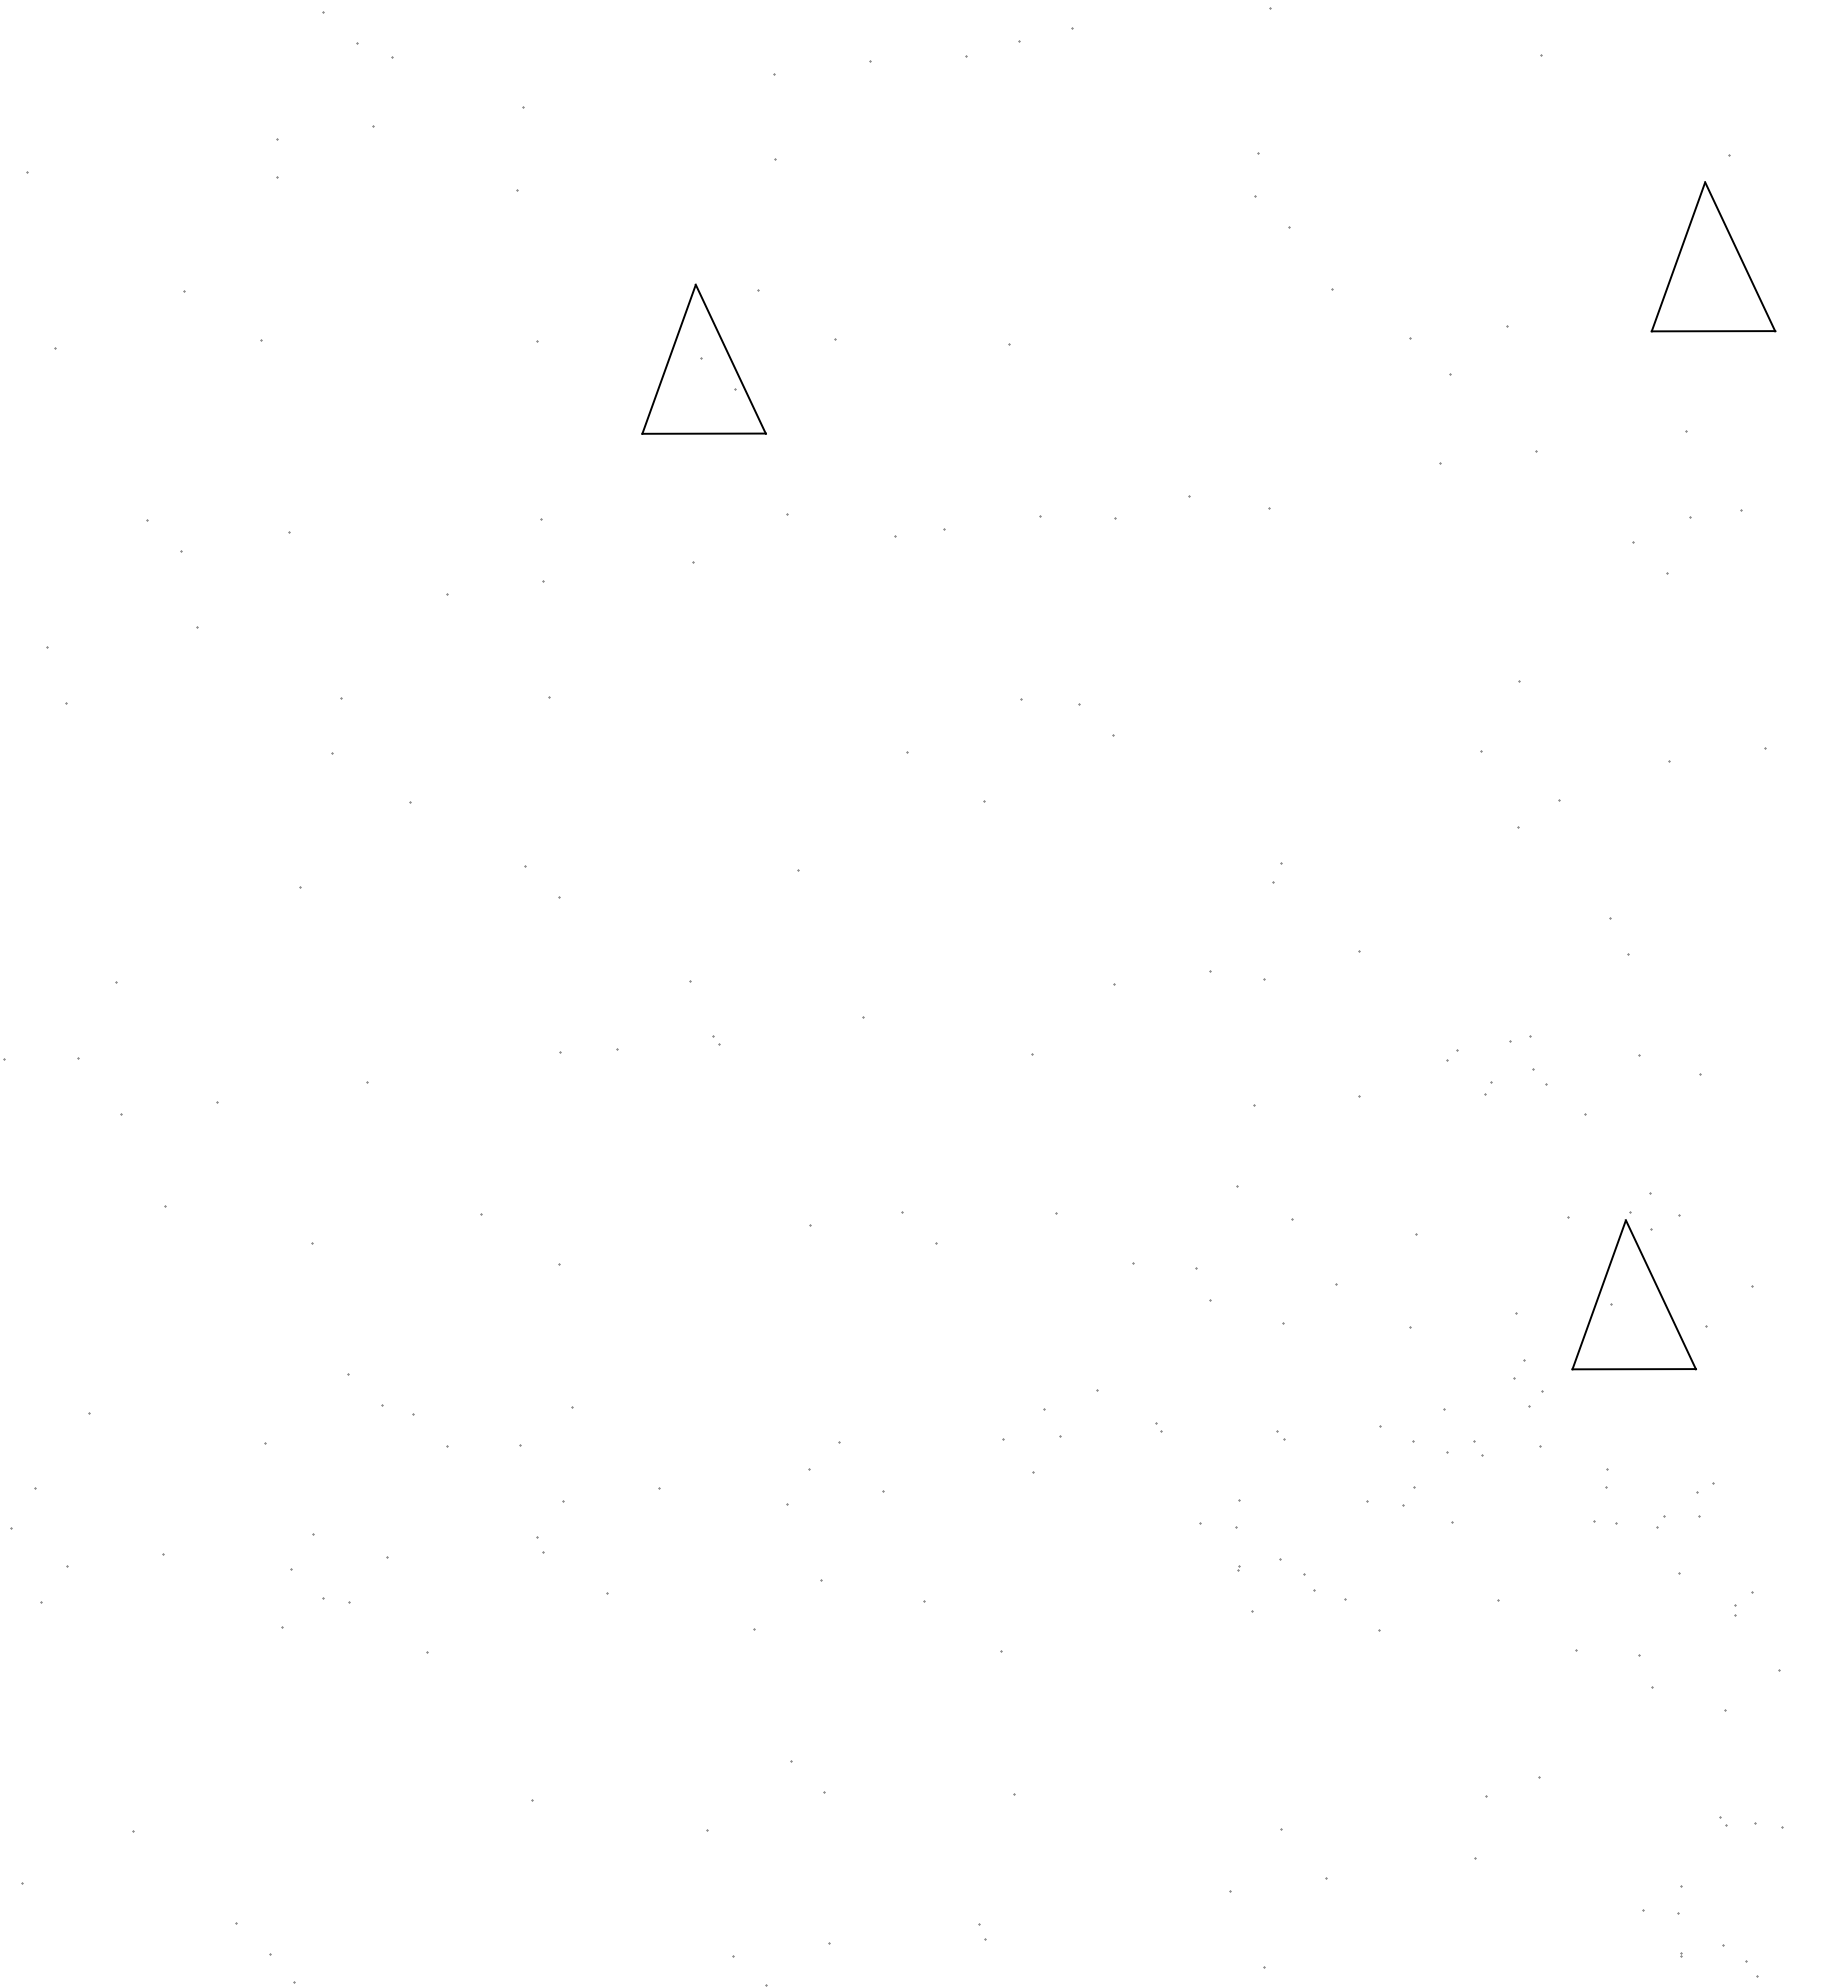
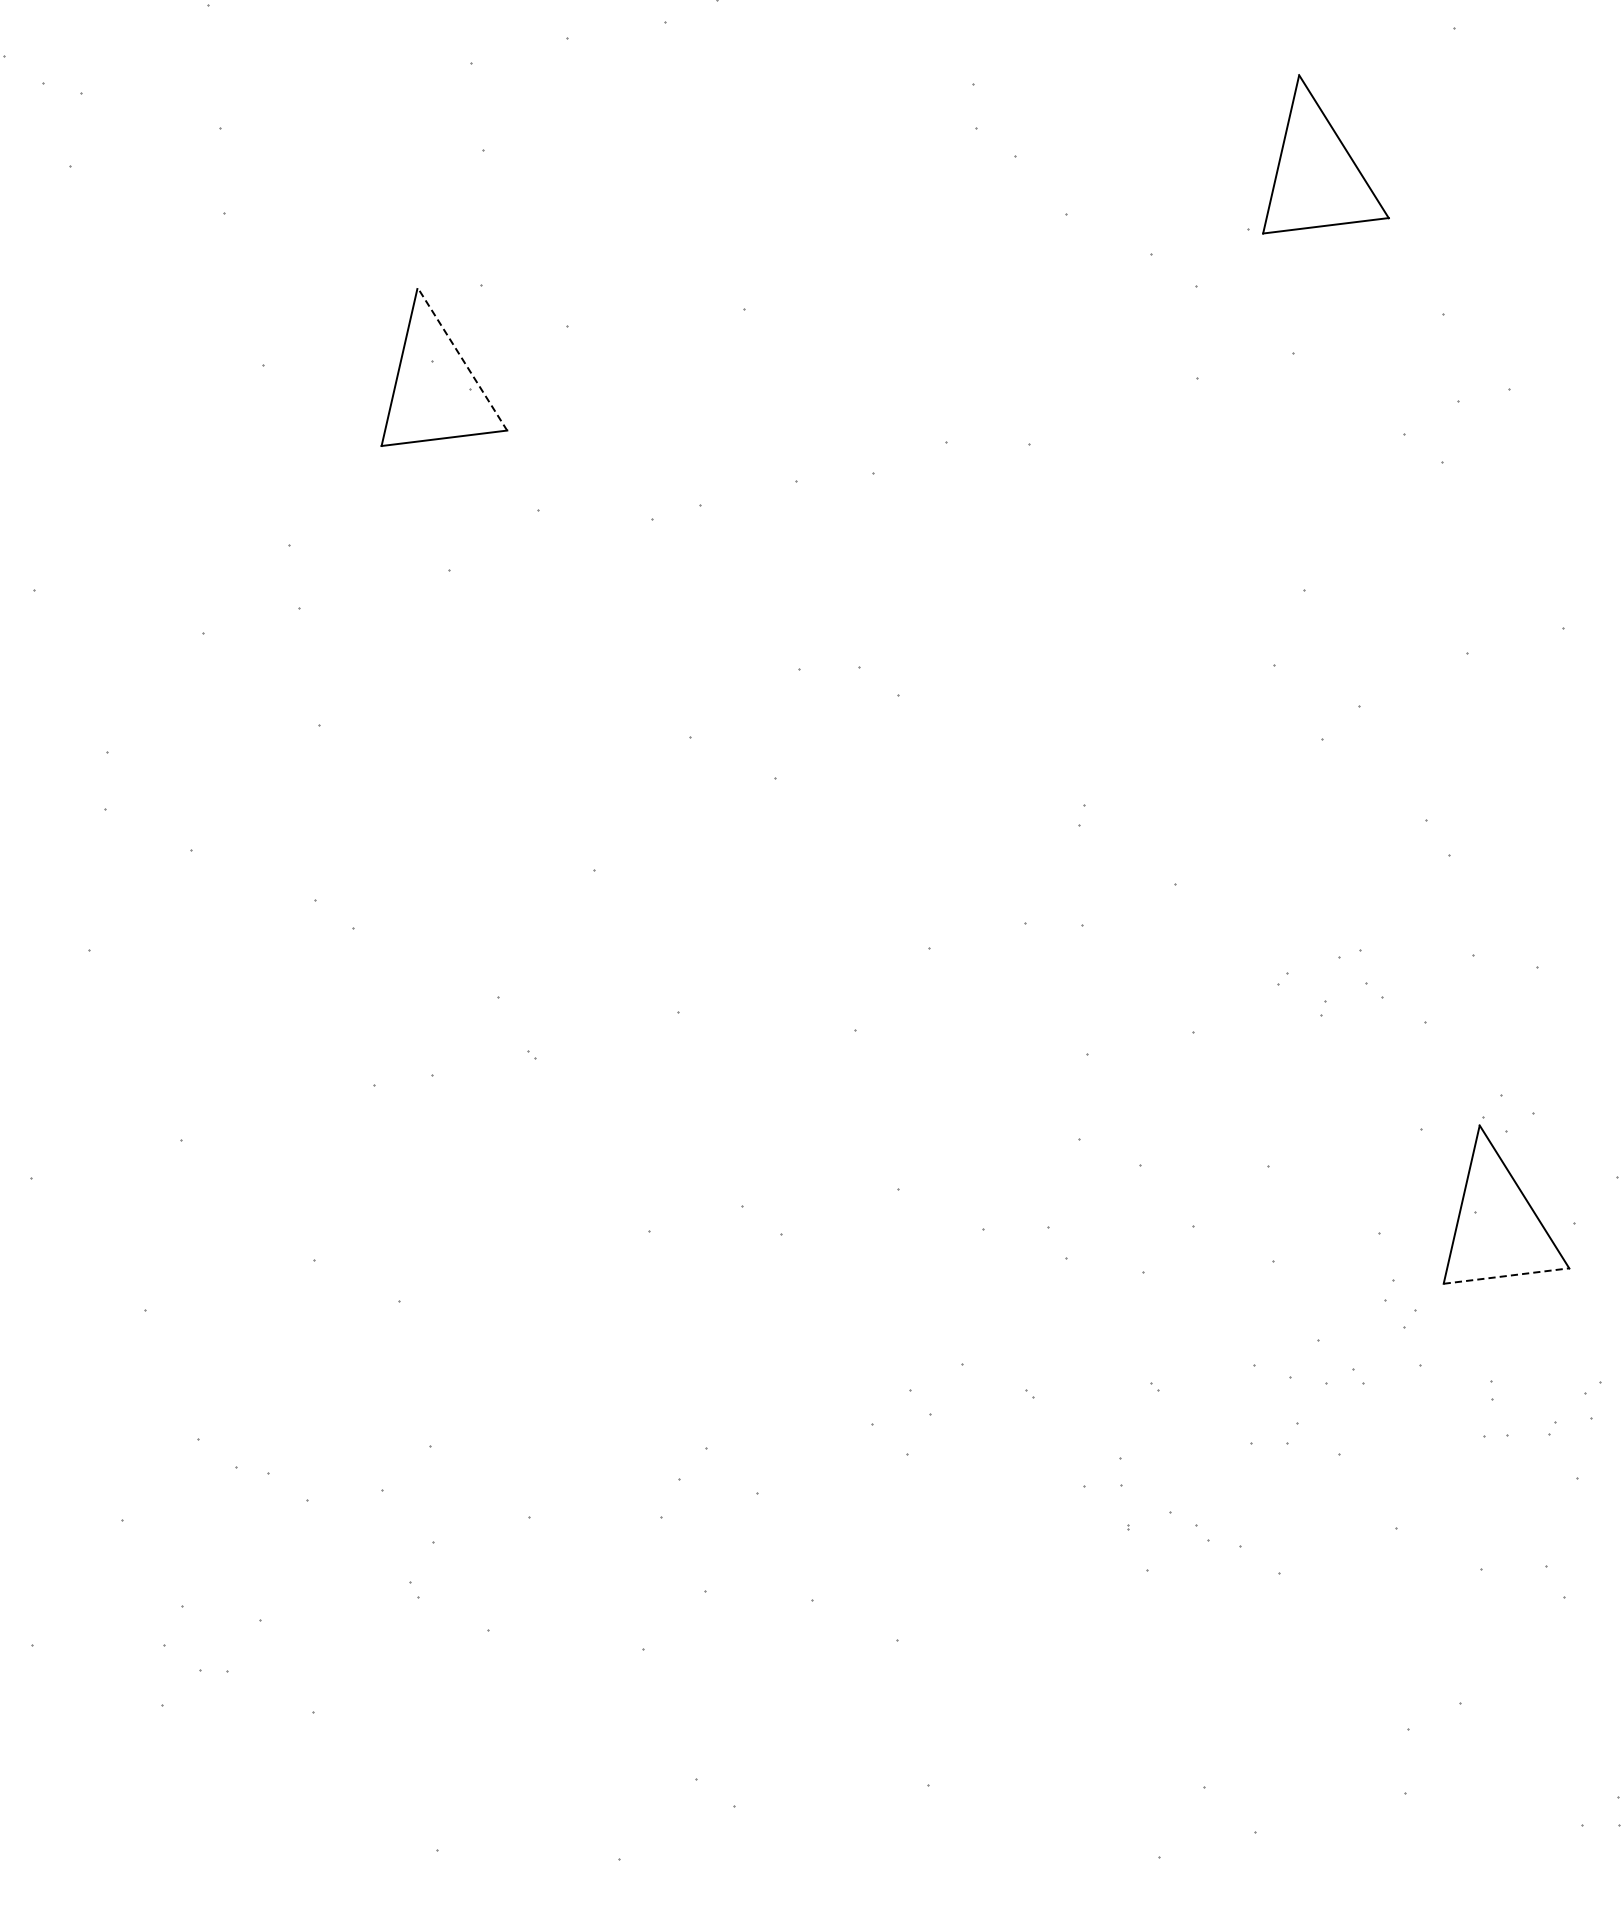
part: (1713, 256) -> (1316, 149), moved
line: (730, 358) -> (462, 358), solid -> dashed
line: (1634, 1369) -> (1506, 1276), solid -> dashed

